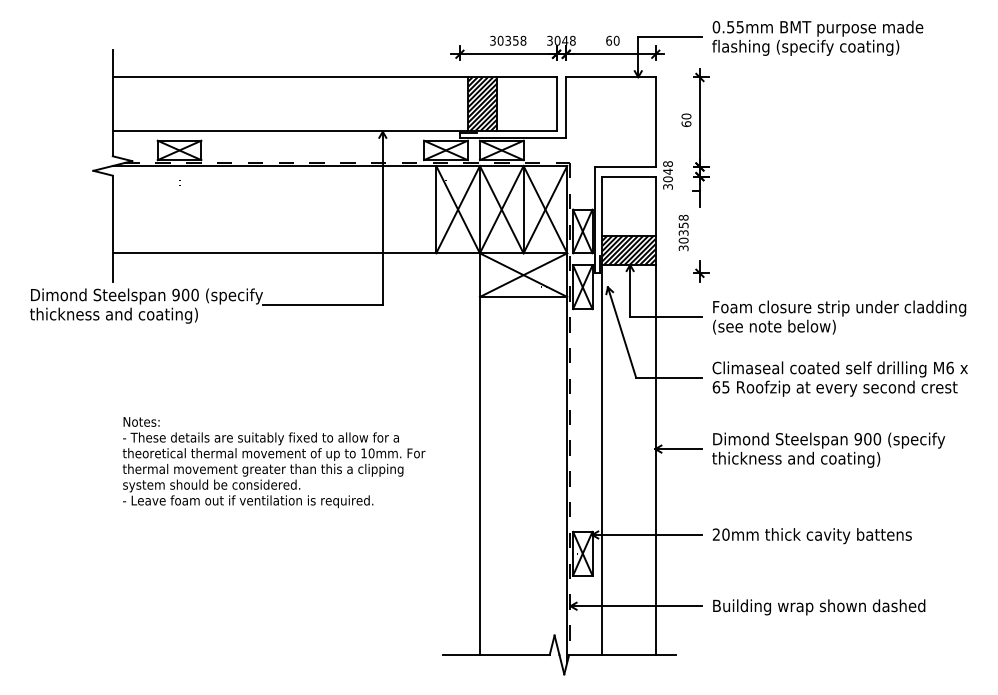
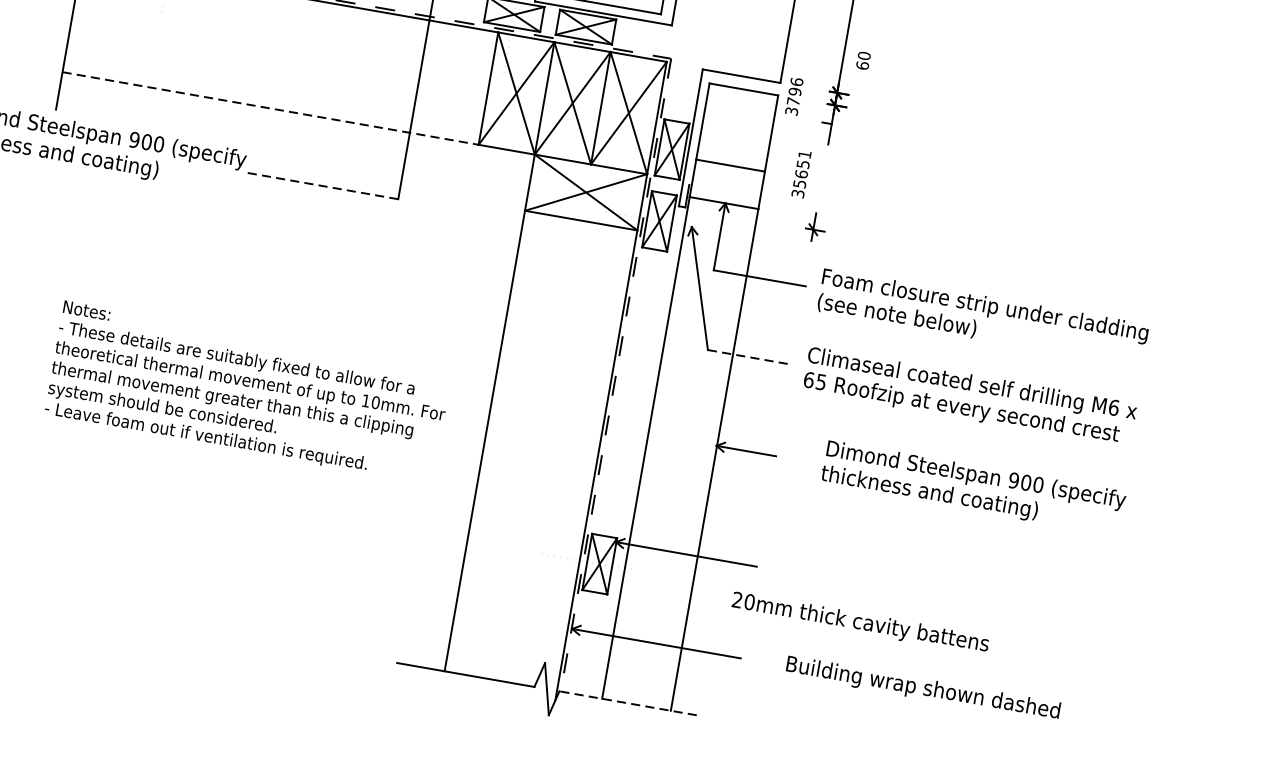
text: (686, 119) -> (863, 59), moved
text: (667, 171) -> (794, 91), 3048 -> 3796
text: (683, 228) -> (802, 168), 30358 -> 35651
hatch: (628, 249) -> (726, 183), removed
line: (274, 253) -> (270, 108), solid -> dashed
line: (322, 304) -> (320, 185), solid -> dashed
line: (668, 377) -> (749, 356), solid -> dashed
text: (828, 449) -> (973, 487), moved
text: (273, 462) -> (247, 392), moved
text: (811, 536) -> (859, 623), moved
text: (819, 607) -> (923, 689), moved
line: (622, 654) -> (628, 702), solid -> dashed

